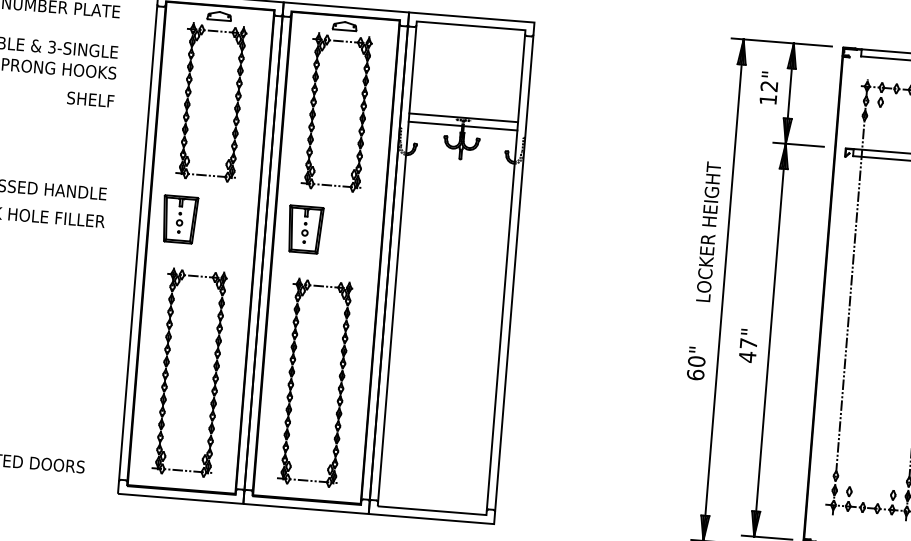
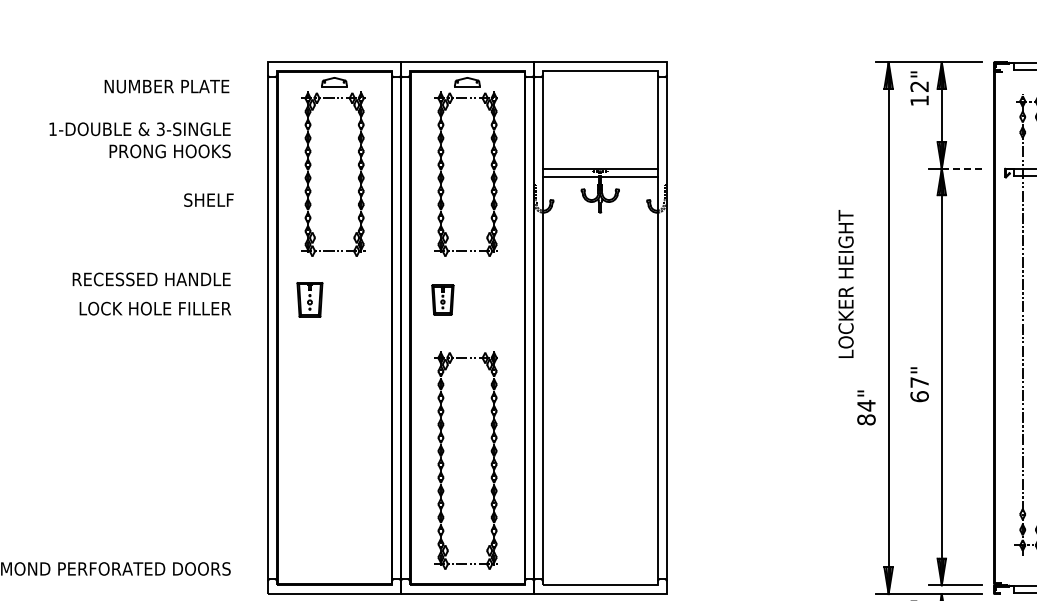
text: (769, 88) -> (919, 88), moved
text: (90, 99) -> (208, 199), moved
line: (804, 145) -> (961, 168), solid -> dashed
part: (179, 219) -> (309, 299), size x0.7
part: (304, 229) -> (442, 299), size x0.6
text: (708, 231) -> (845, 283), moved
text: (747, 356) -> (919, 396), 47" -> 67"
text: (696, 368) -> (866, 412), 60" -> 84"
part: (168, 373) -> (311, 463), removed

